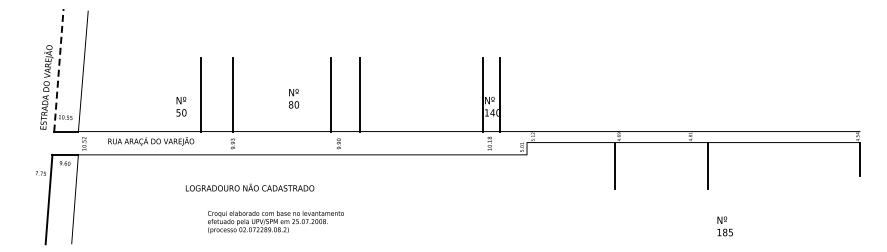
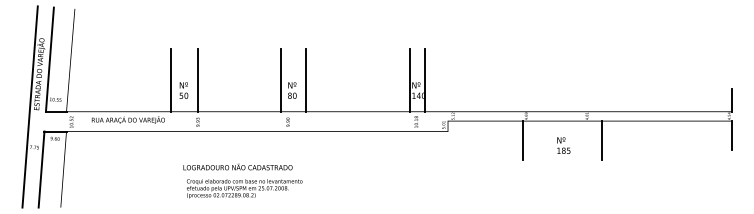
line: (58, 69) -> (49, 58), dashed -> solid
text: (294, 98) -> (292, 90), moved
text: (181, 106) -> (183, 90), moved
line: (860, 117) -> (731, 99), added
line: (35, 125) -> (30, 106), added
text: (250, 187) -> (238, 166), moved
text: (275, 222) -> (244, 189), moved
text: (724, 226) -> (563, 145), moved

